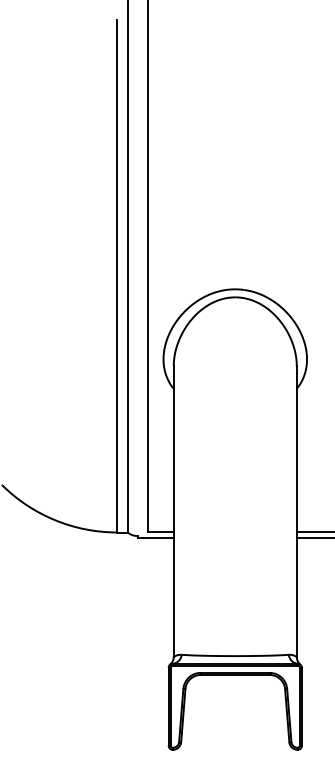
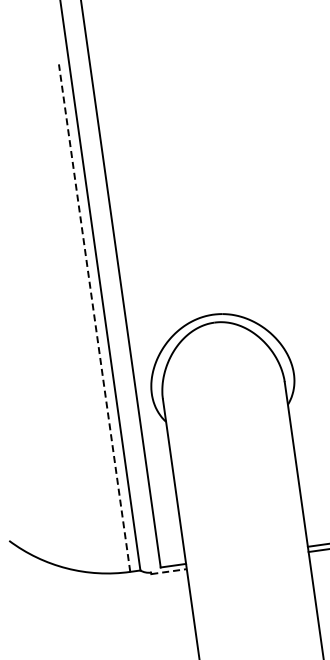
line: (117, 275) -> (94, 317), solid -> dashed
line: (155, 537) -> (168, 571), solid -> dashed

